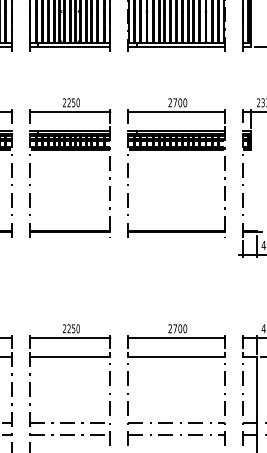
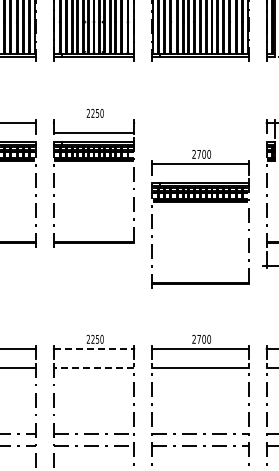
line: (69, 111) -> (93, 132), moved
part: (176, 150) -> (200, 202), moved
line: (70, 337) -> (94, 348), solid -> dashed
line: (69, 357) -> (93, 368), solid -> dashed

